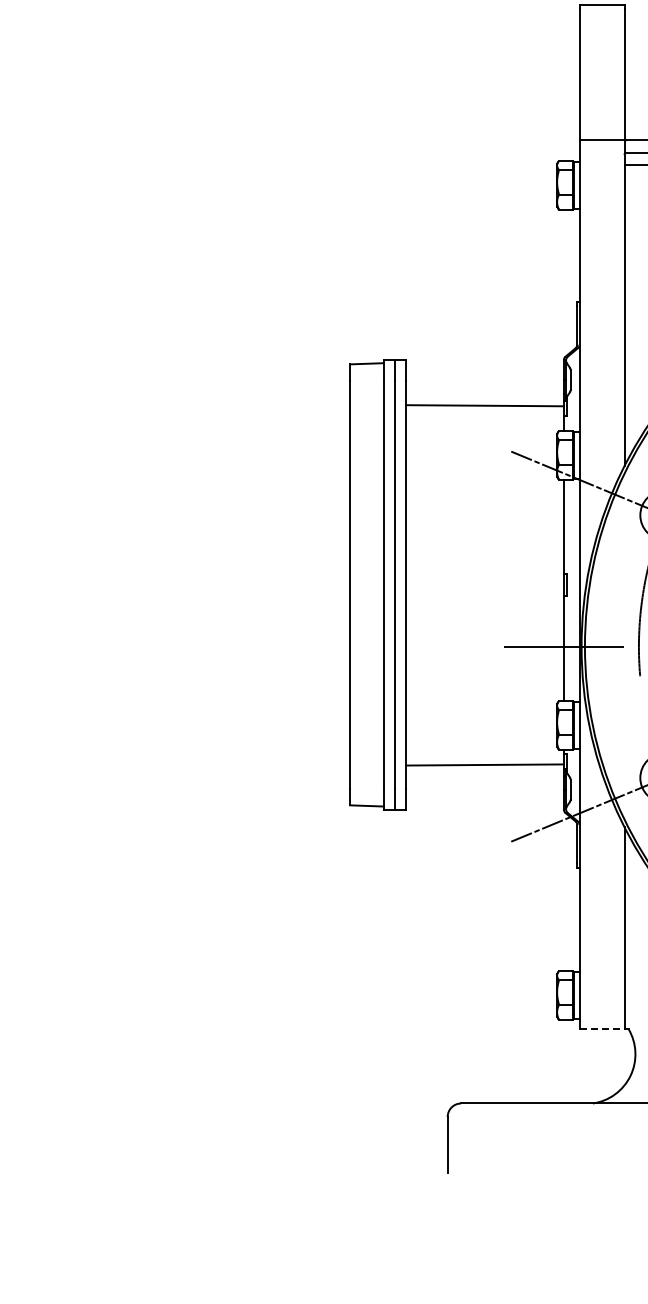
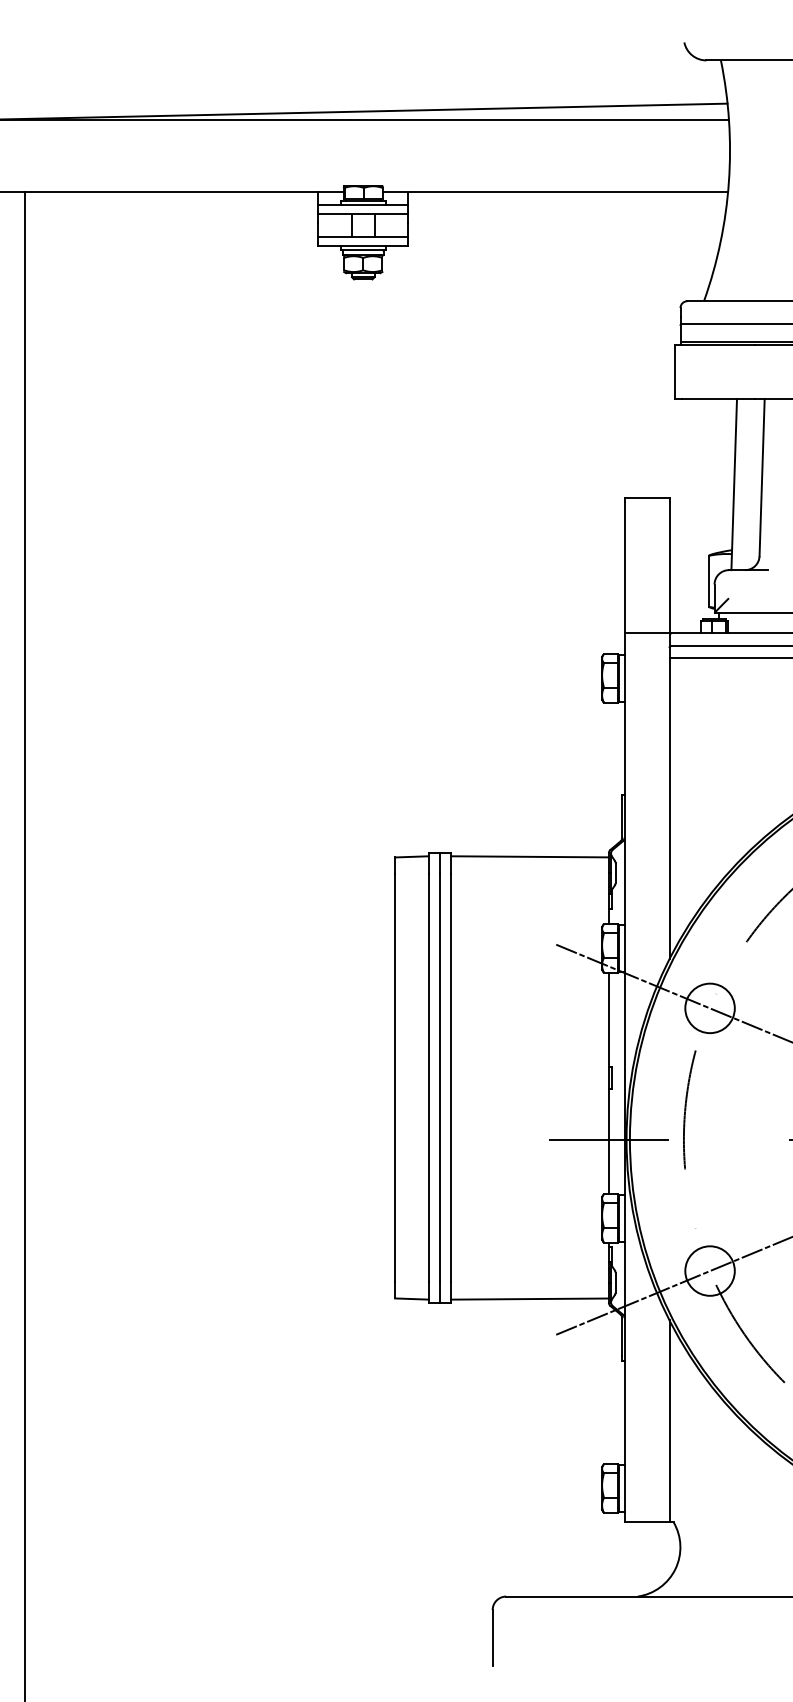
line: (484, 405) -> (529, 856), moved
line: (484, 764) -> (529, 1298), moved
line: (602, 1029) -> (647, 1522), dashed -> solid

